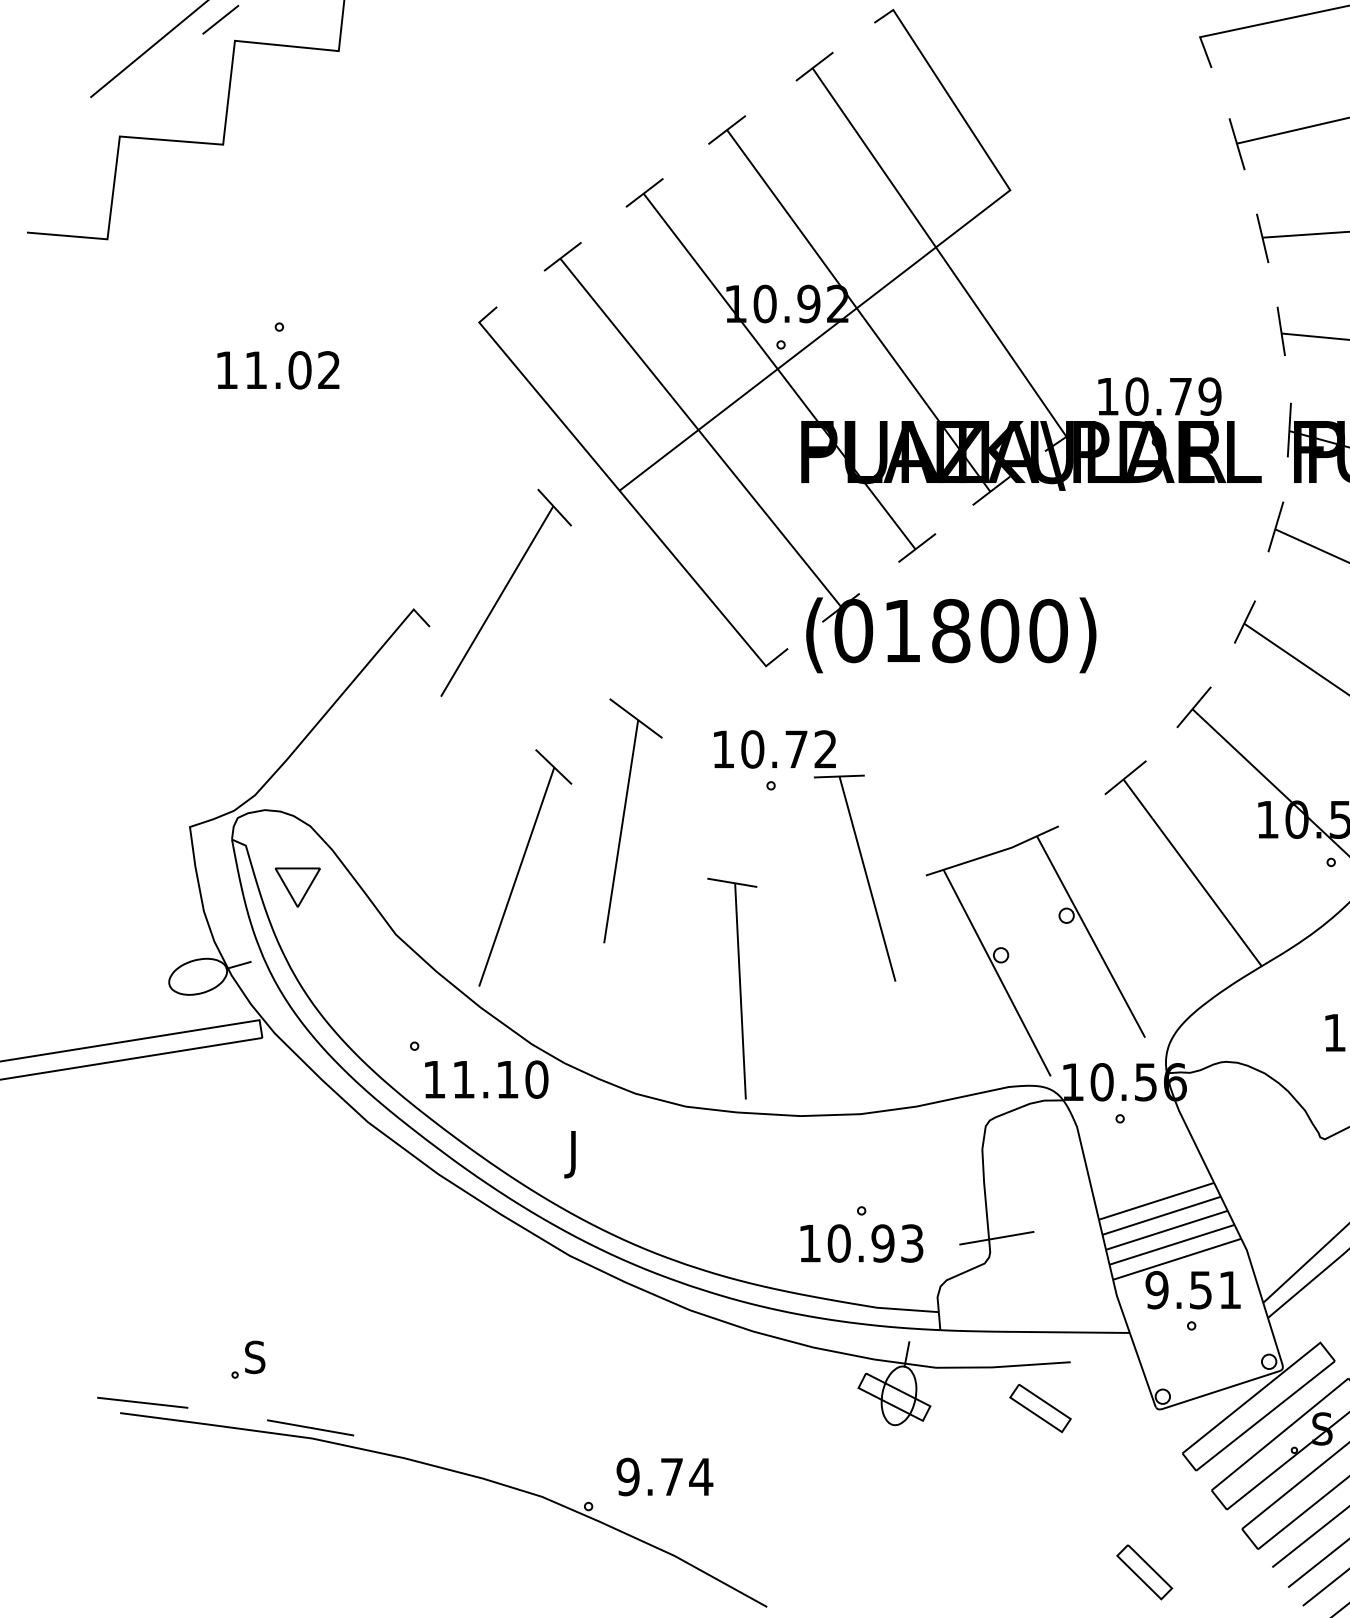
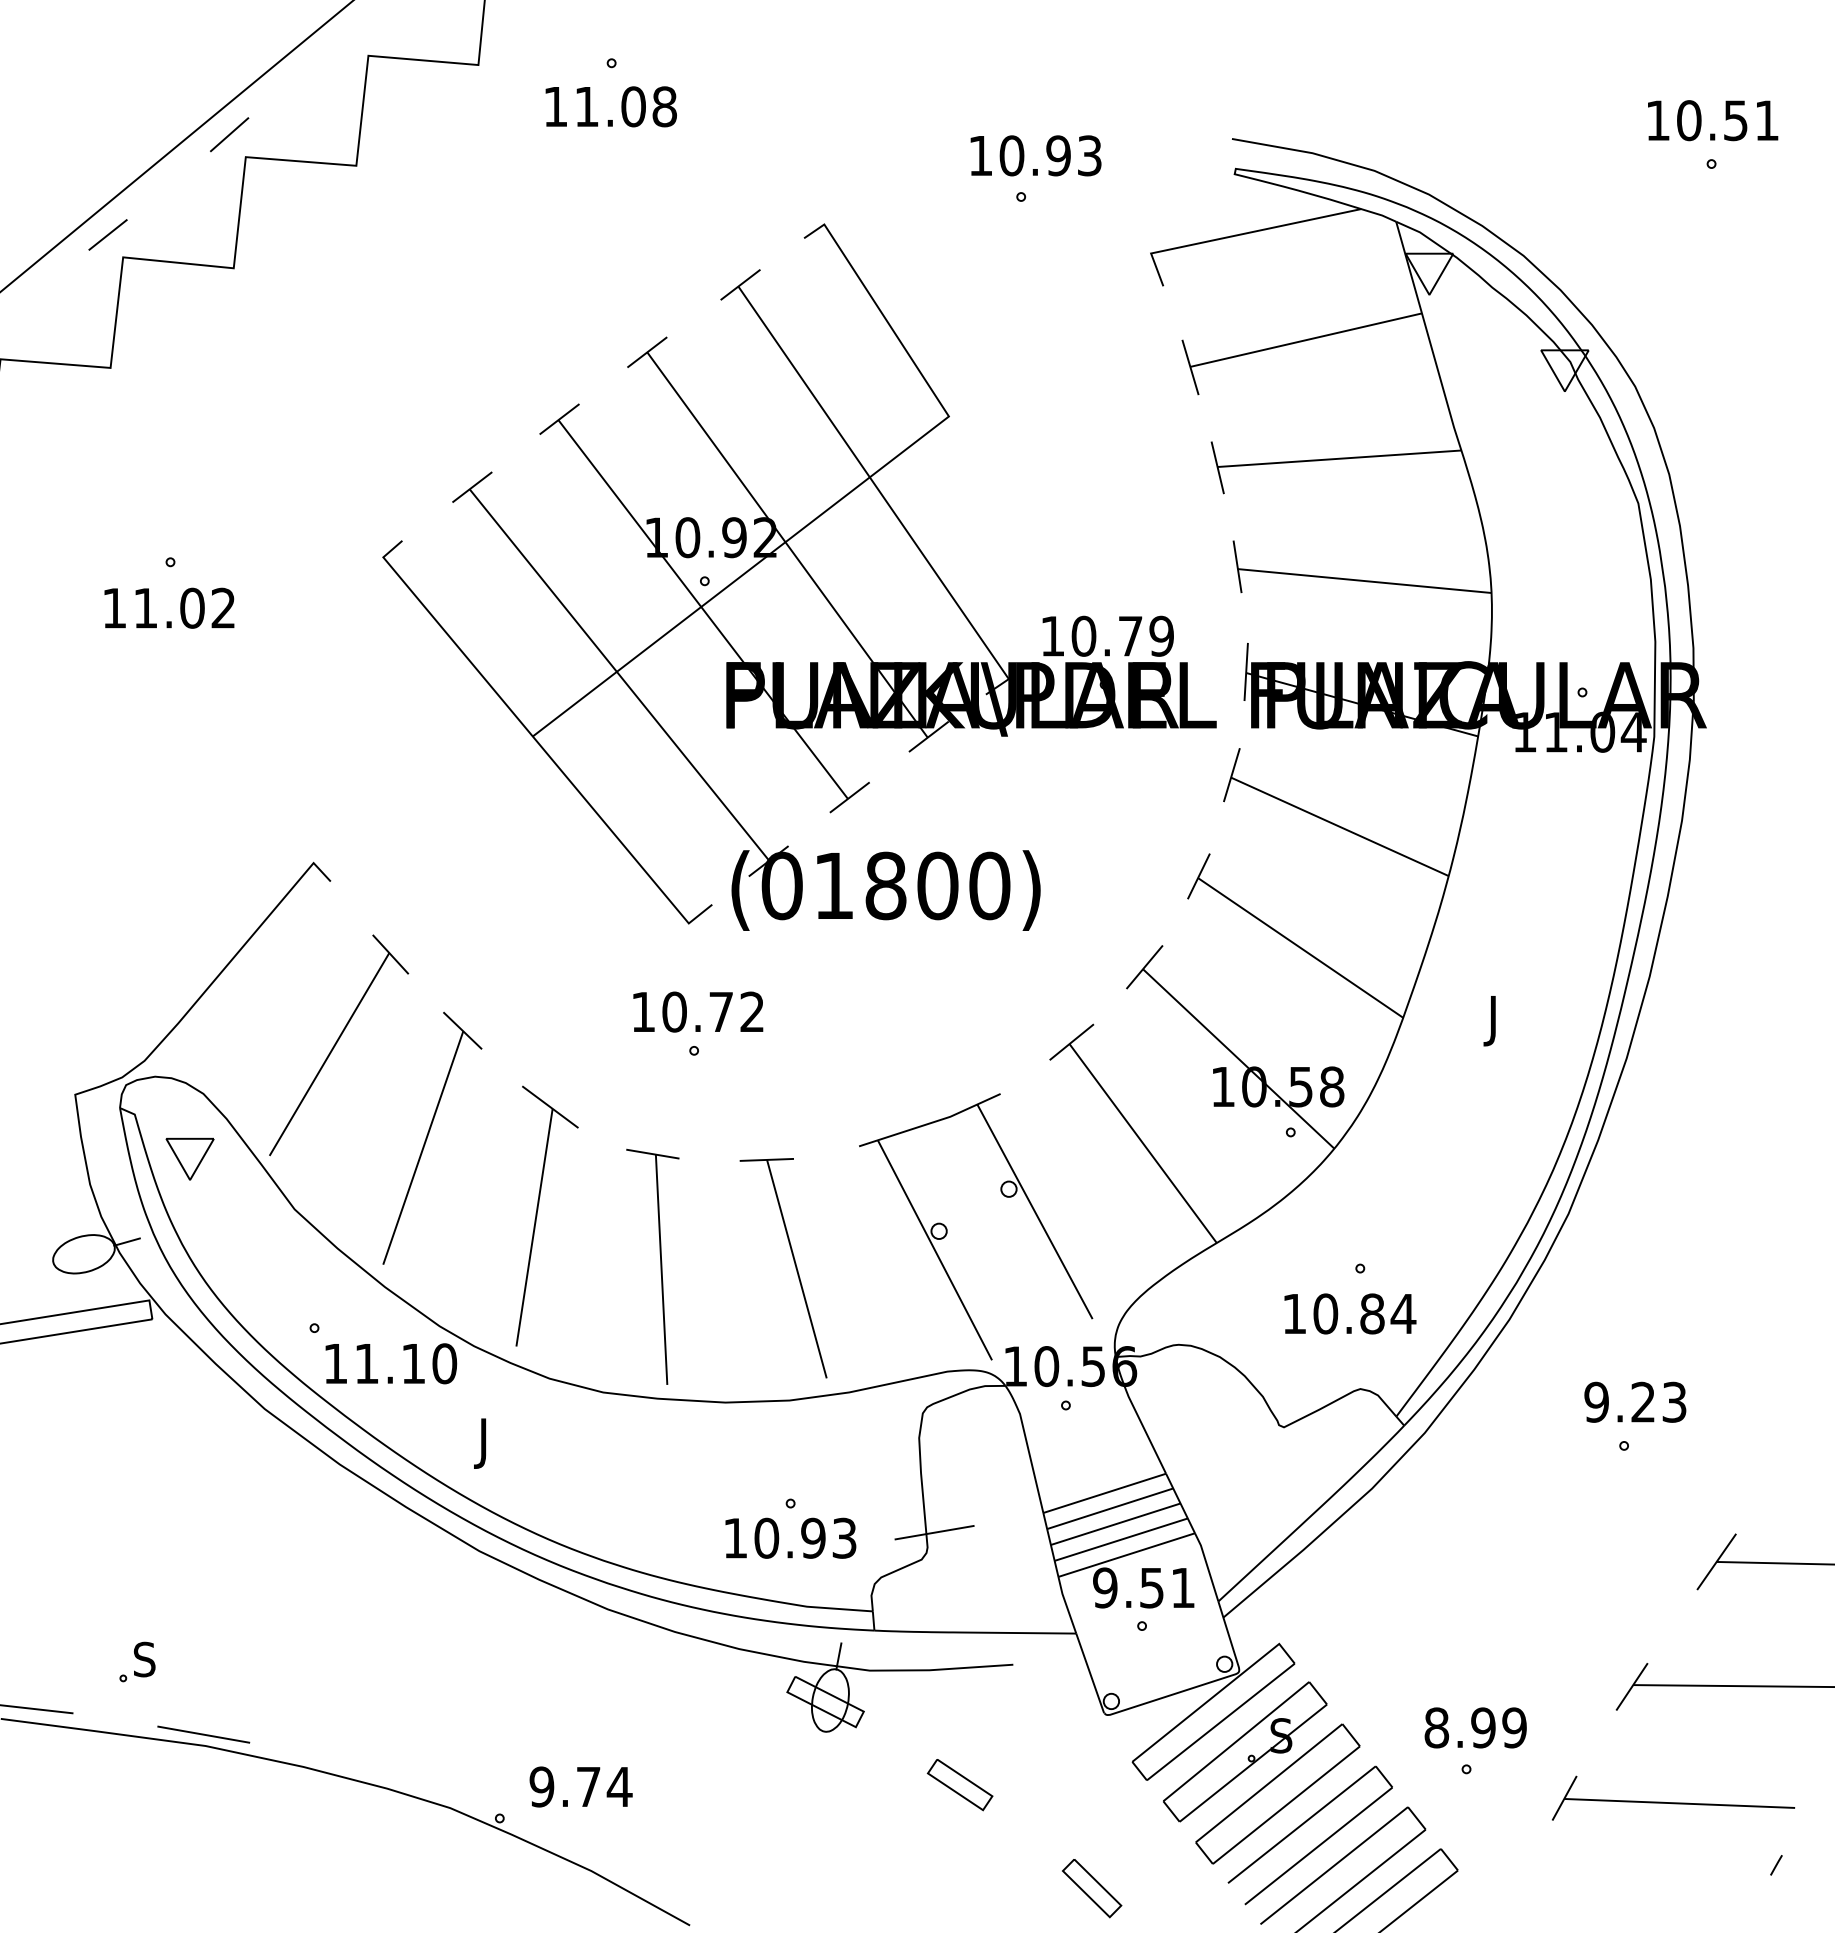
part: (506, 593) -> (339, 1045), moved
part: (623, 820) -> (537, 1215), moved
part: (865, 874) -> (794, 1264), moved
part: (1039, 1408) -> (959, 1785), moved

